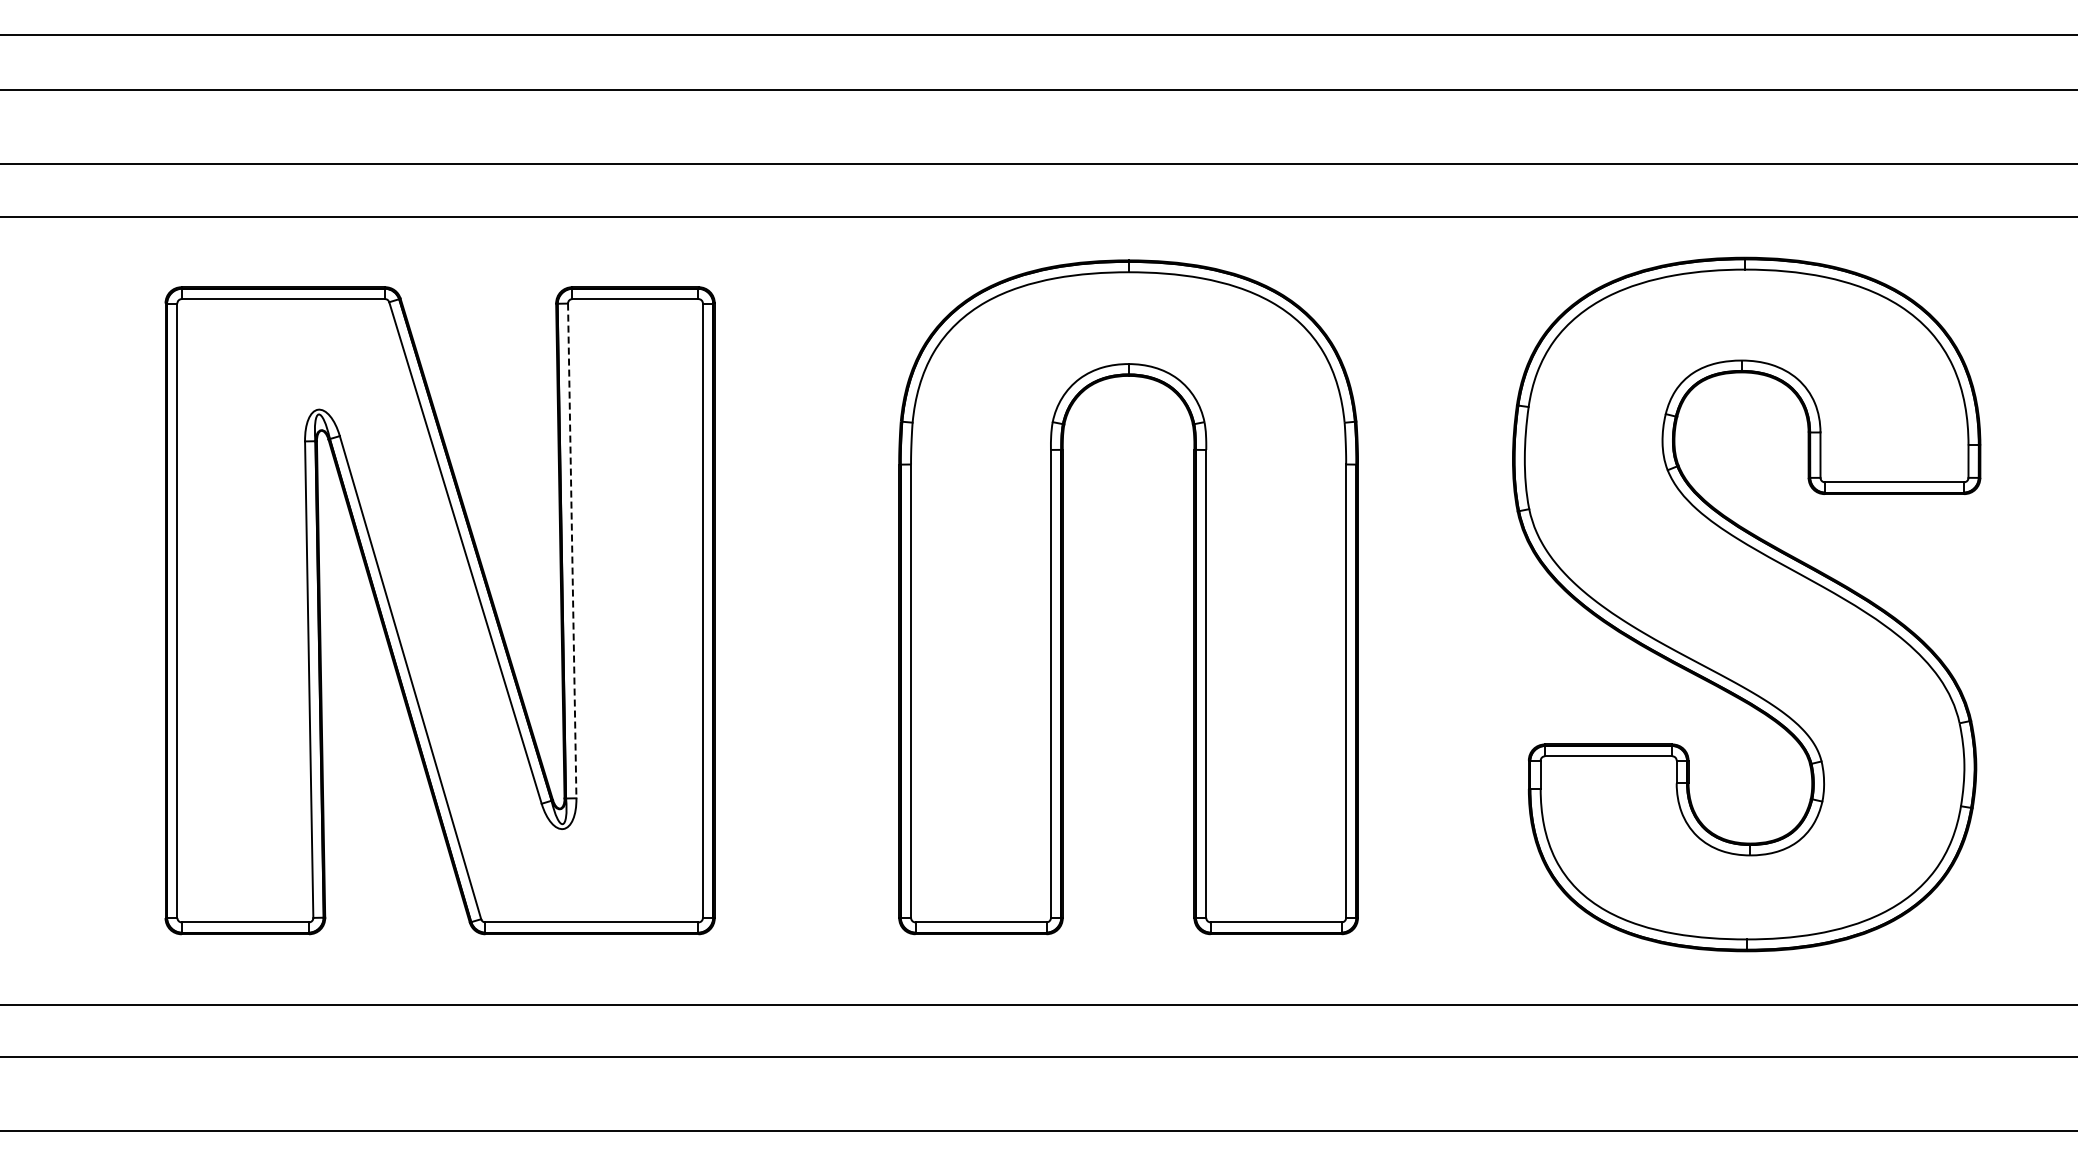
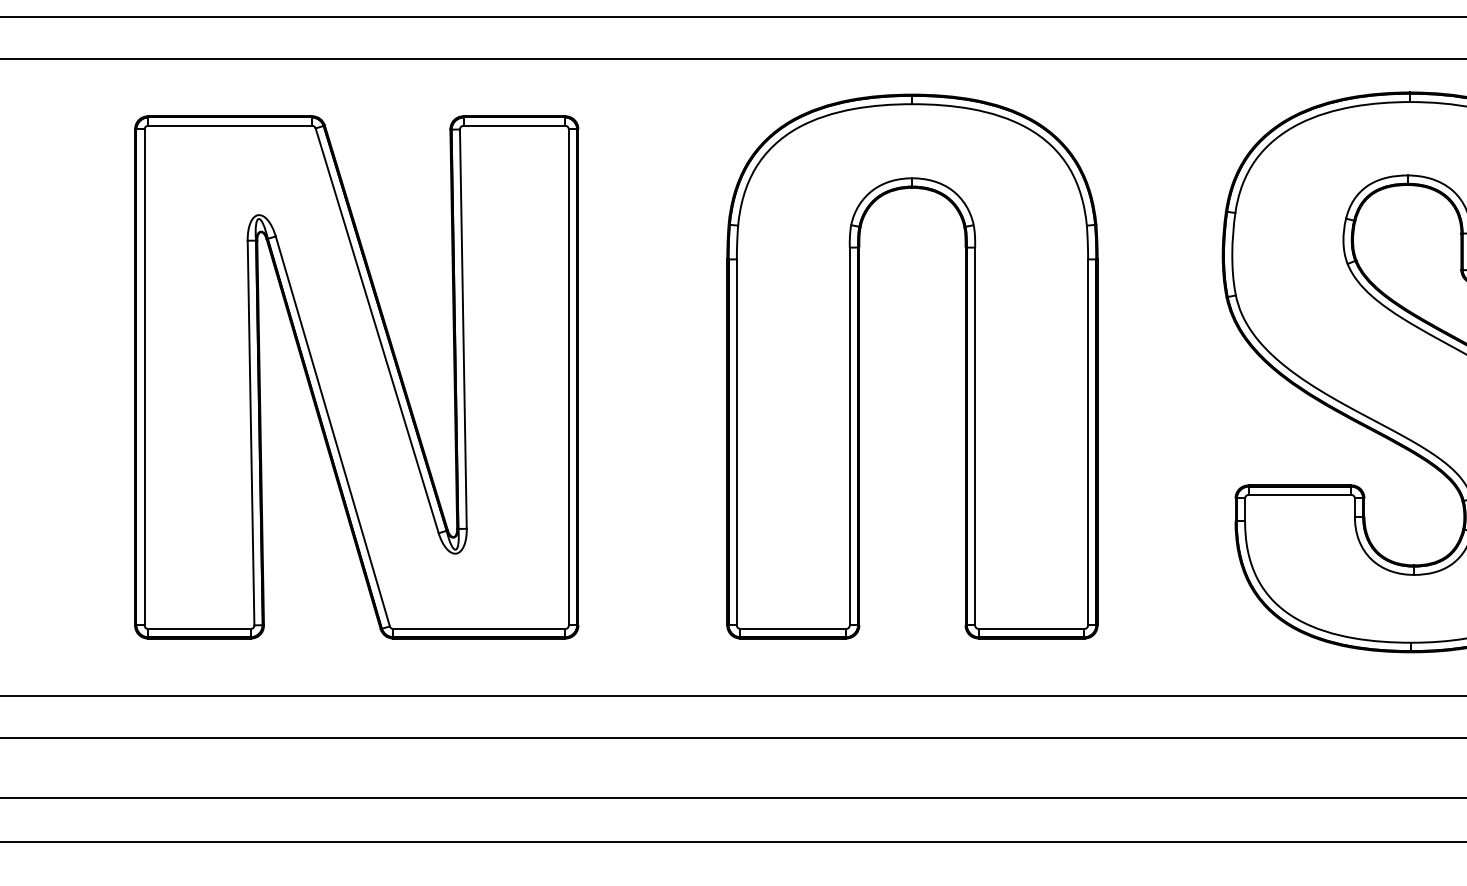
line: (572, 551) -> (463, 329), dashed -> solid

